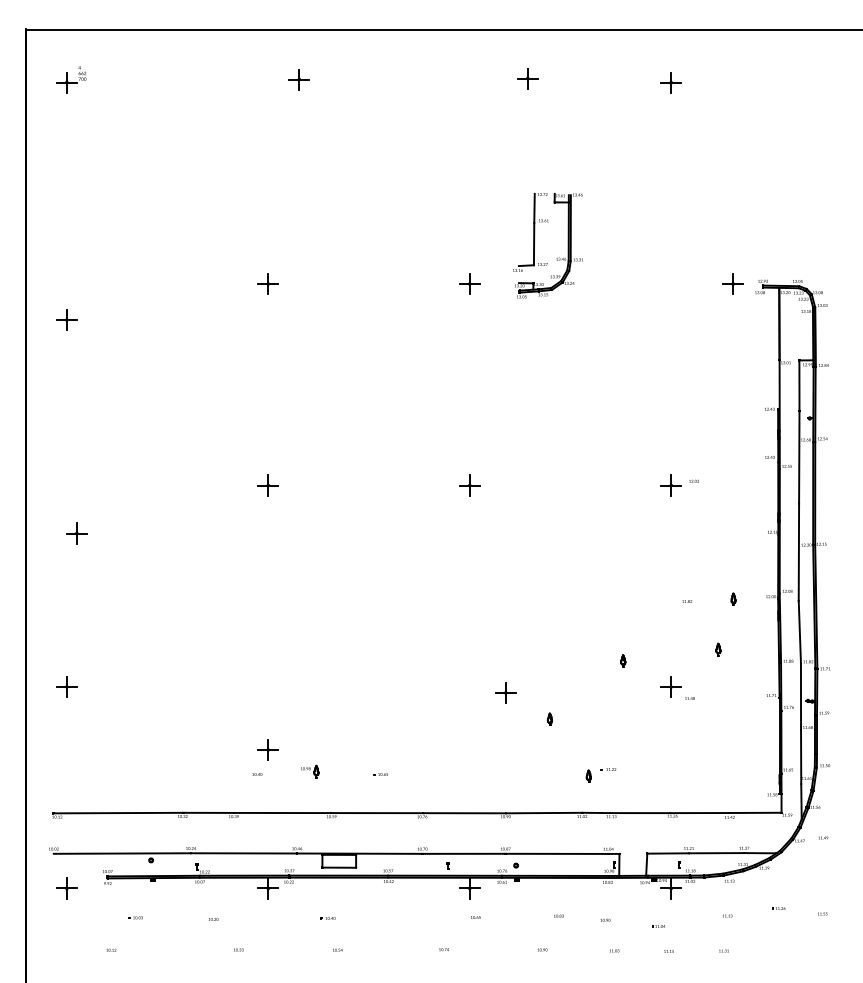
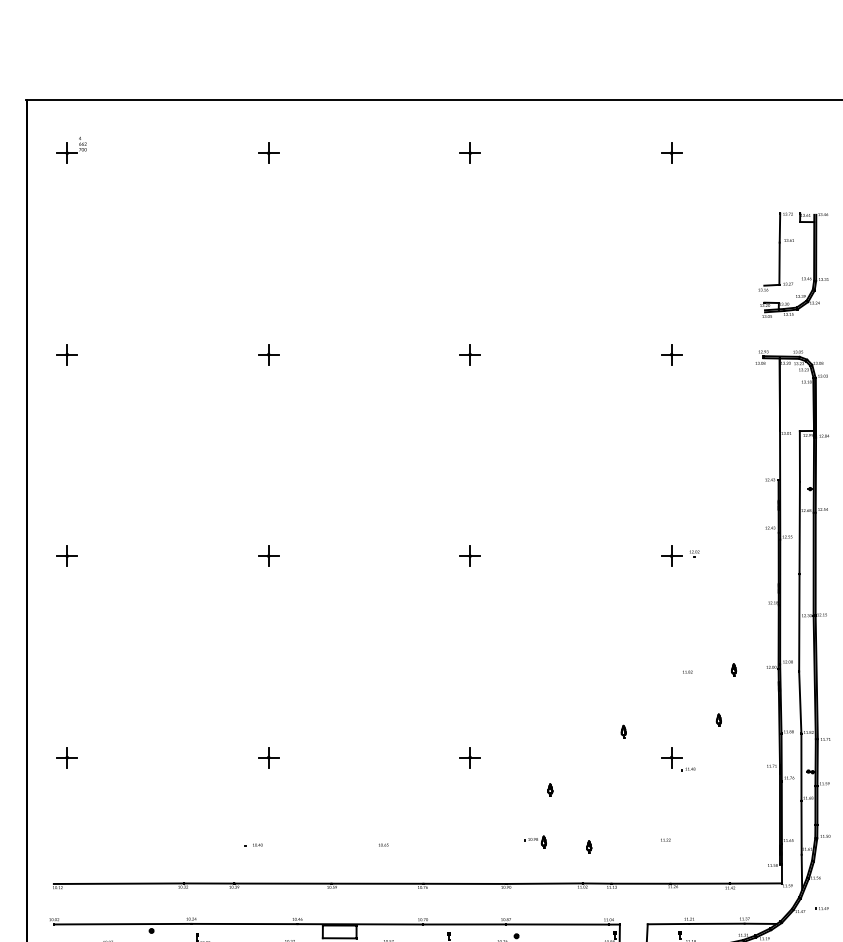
part: (527, 78) -> (469, 153), moved
part: (298, 79) -> (267, 153), moved
part: (534, 245) -> (779, 265), moved
part: (732, 283) -> (670, 354), moved
part: (66, 319) -> (66, 354), moved
part: (76, 533) -> (66, 556), moved
part: (505, 692) -> (469, 757), moved
part: (267, 749) -> (267, 757), moved
part: (608, 769) -> (662, 840), moved
part: (310, 771) -> (537, 842), moved

